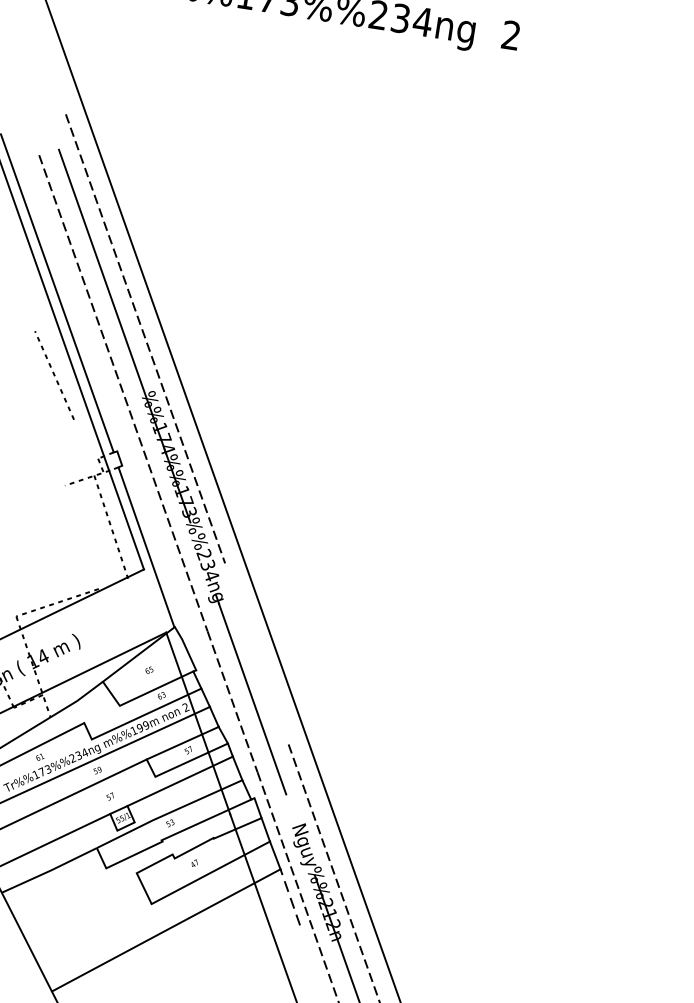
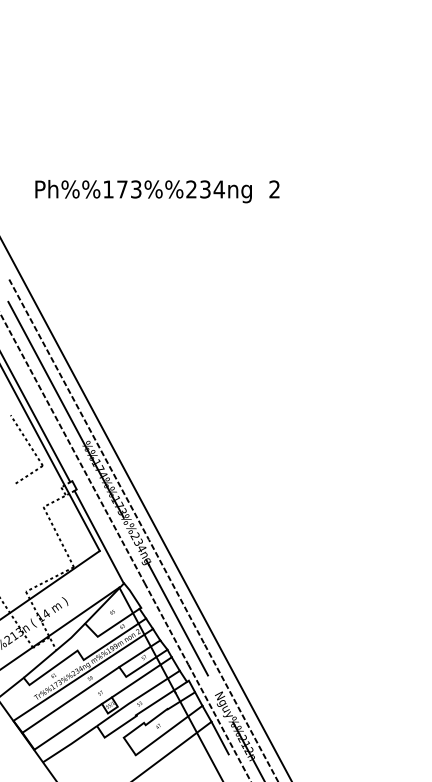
line: (48, 430) -> (28, 474), added
line: (110, 527) -> (58, 537), moved
line: (256, 652) -> (176, 591), added
line: (289, 896) -> (219, 737), dashed -> solid

